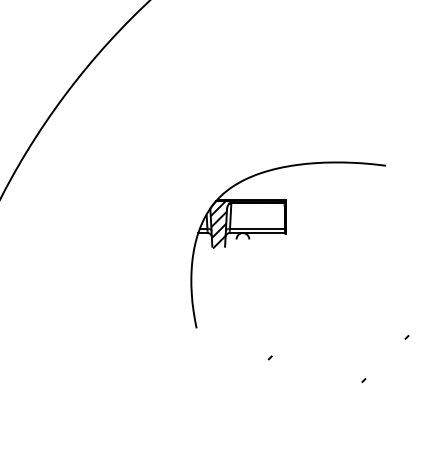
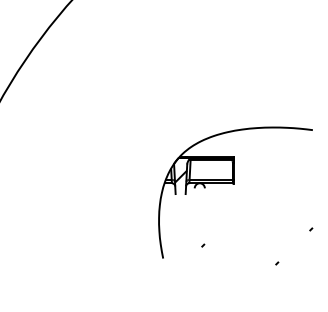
part: (286, 234) -> (234, 184), moved

